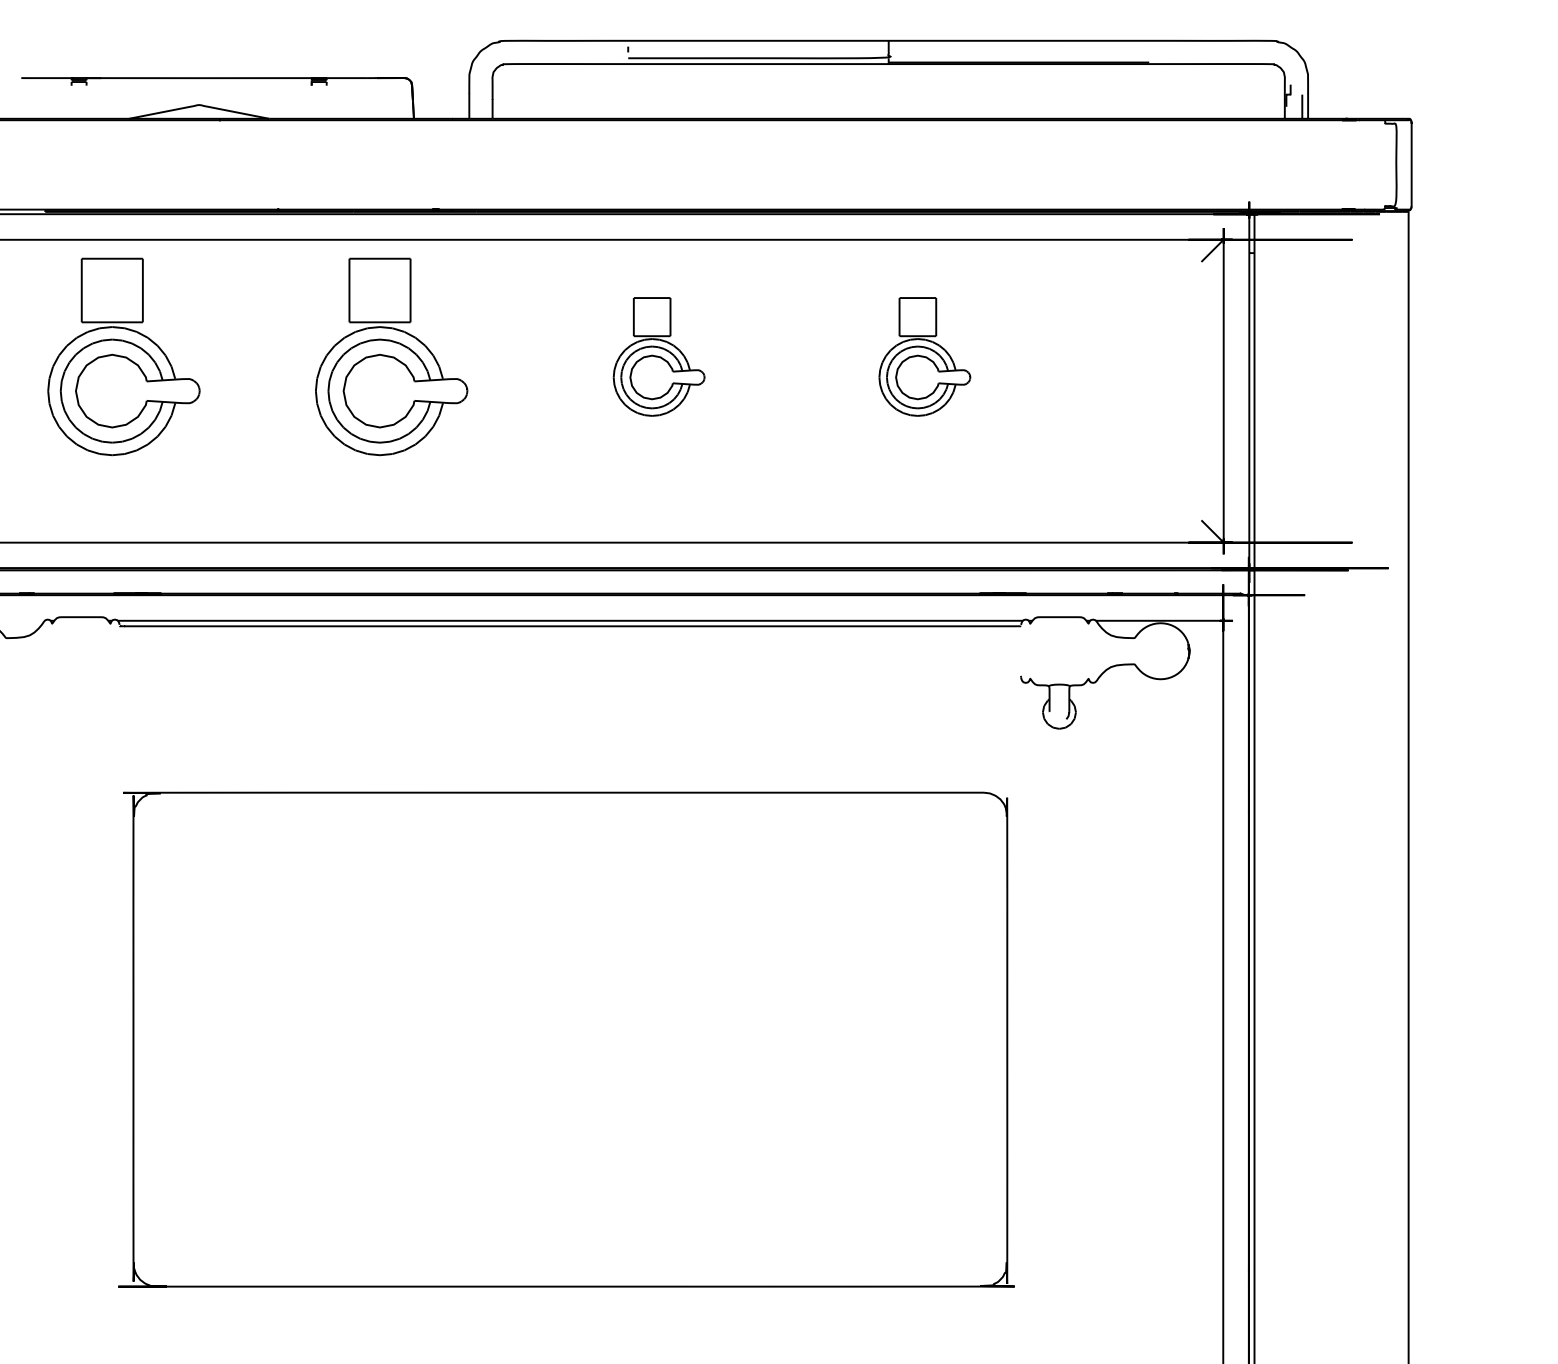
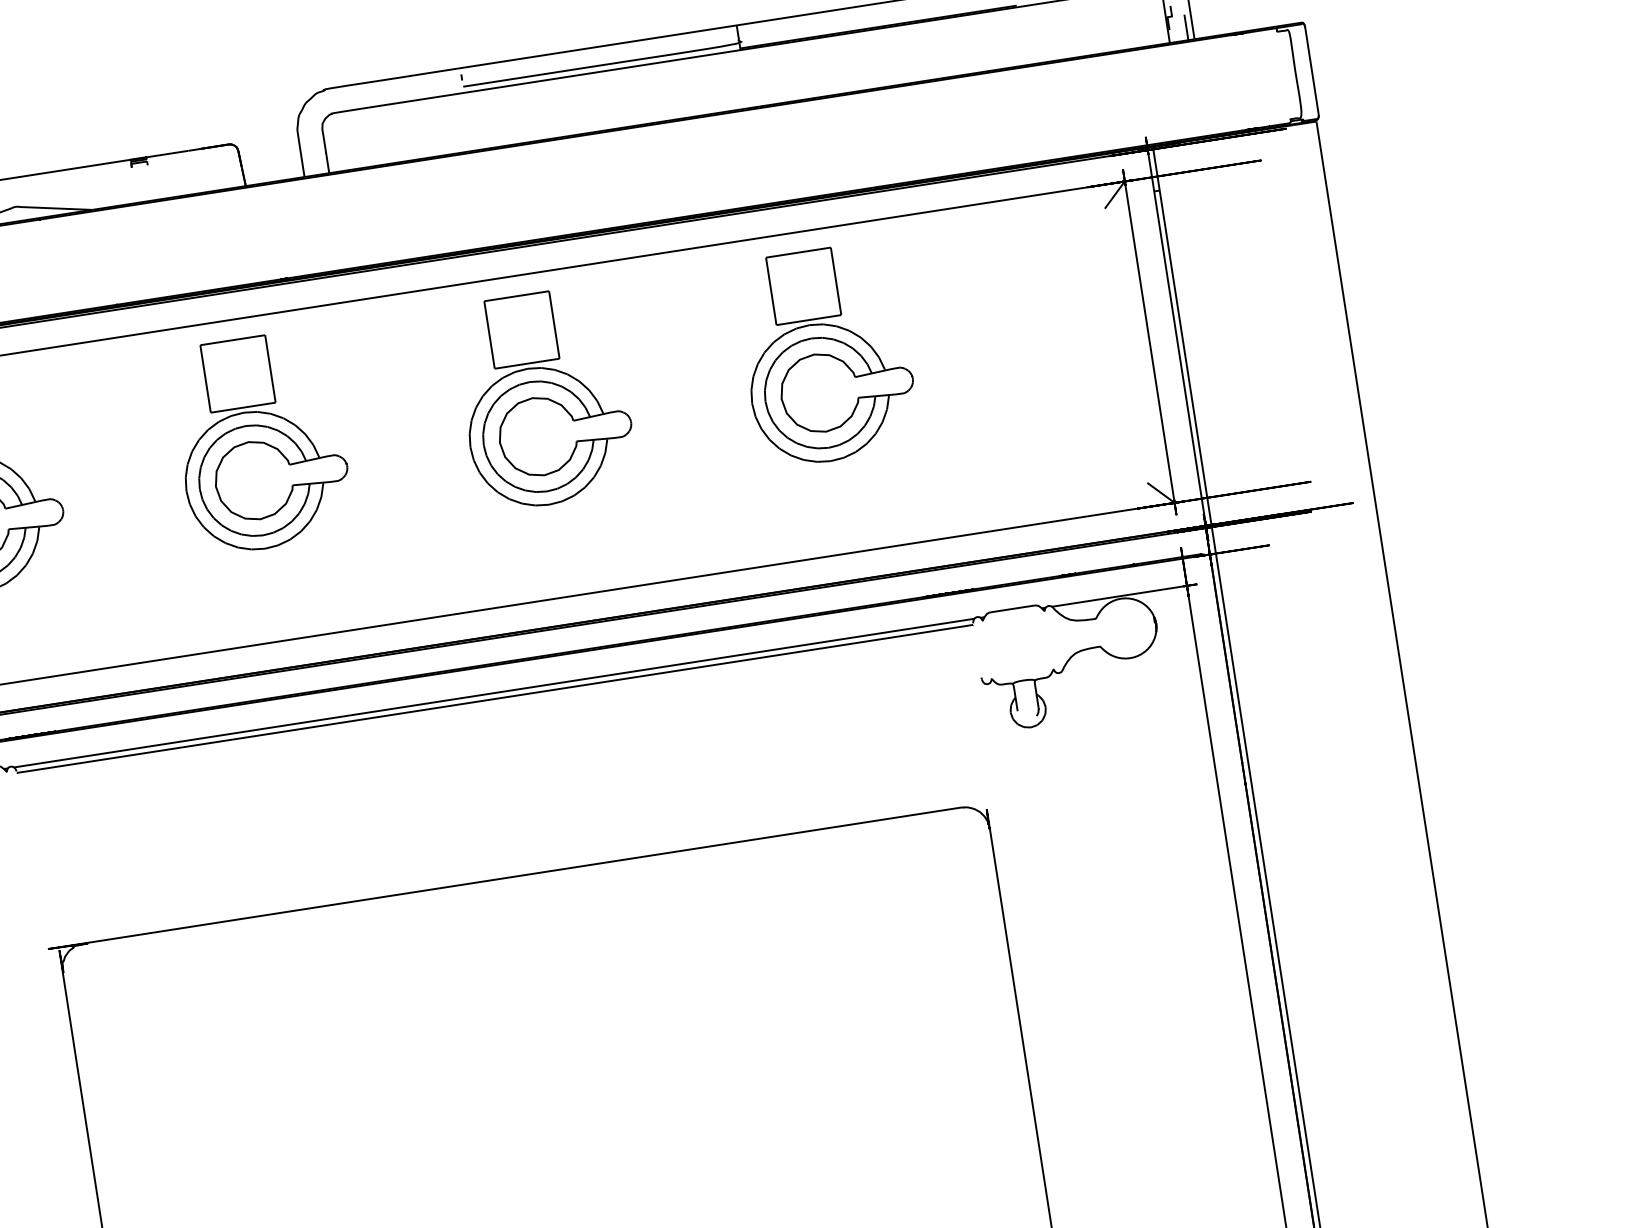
part: (658, 356) -> (544, 398), size x1.67
part: (924, 356) -> (826, 354), size x1.67

